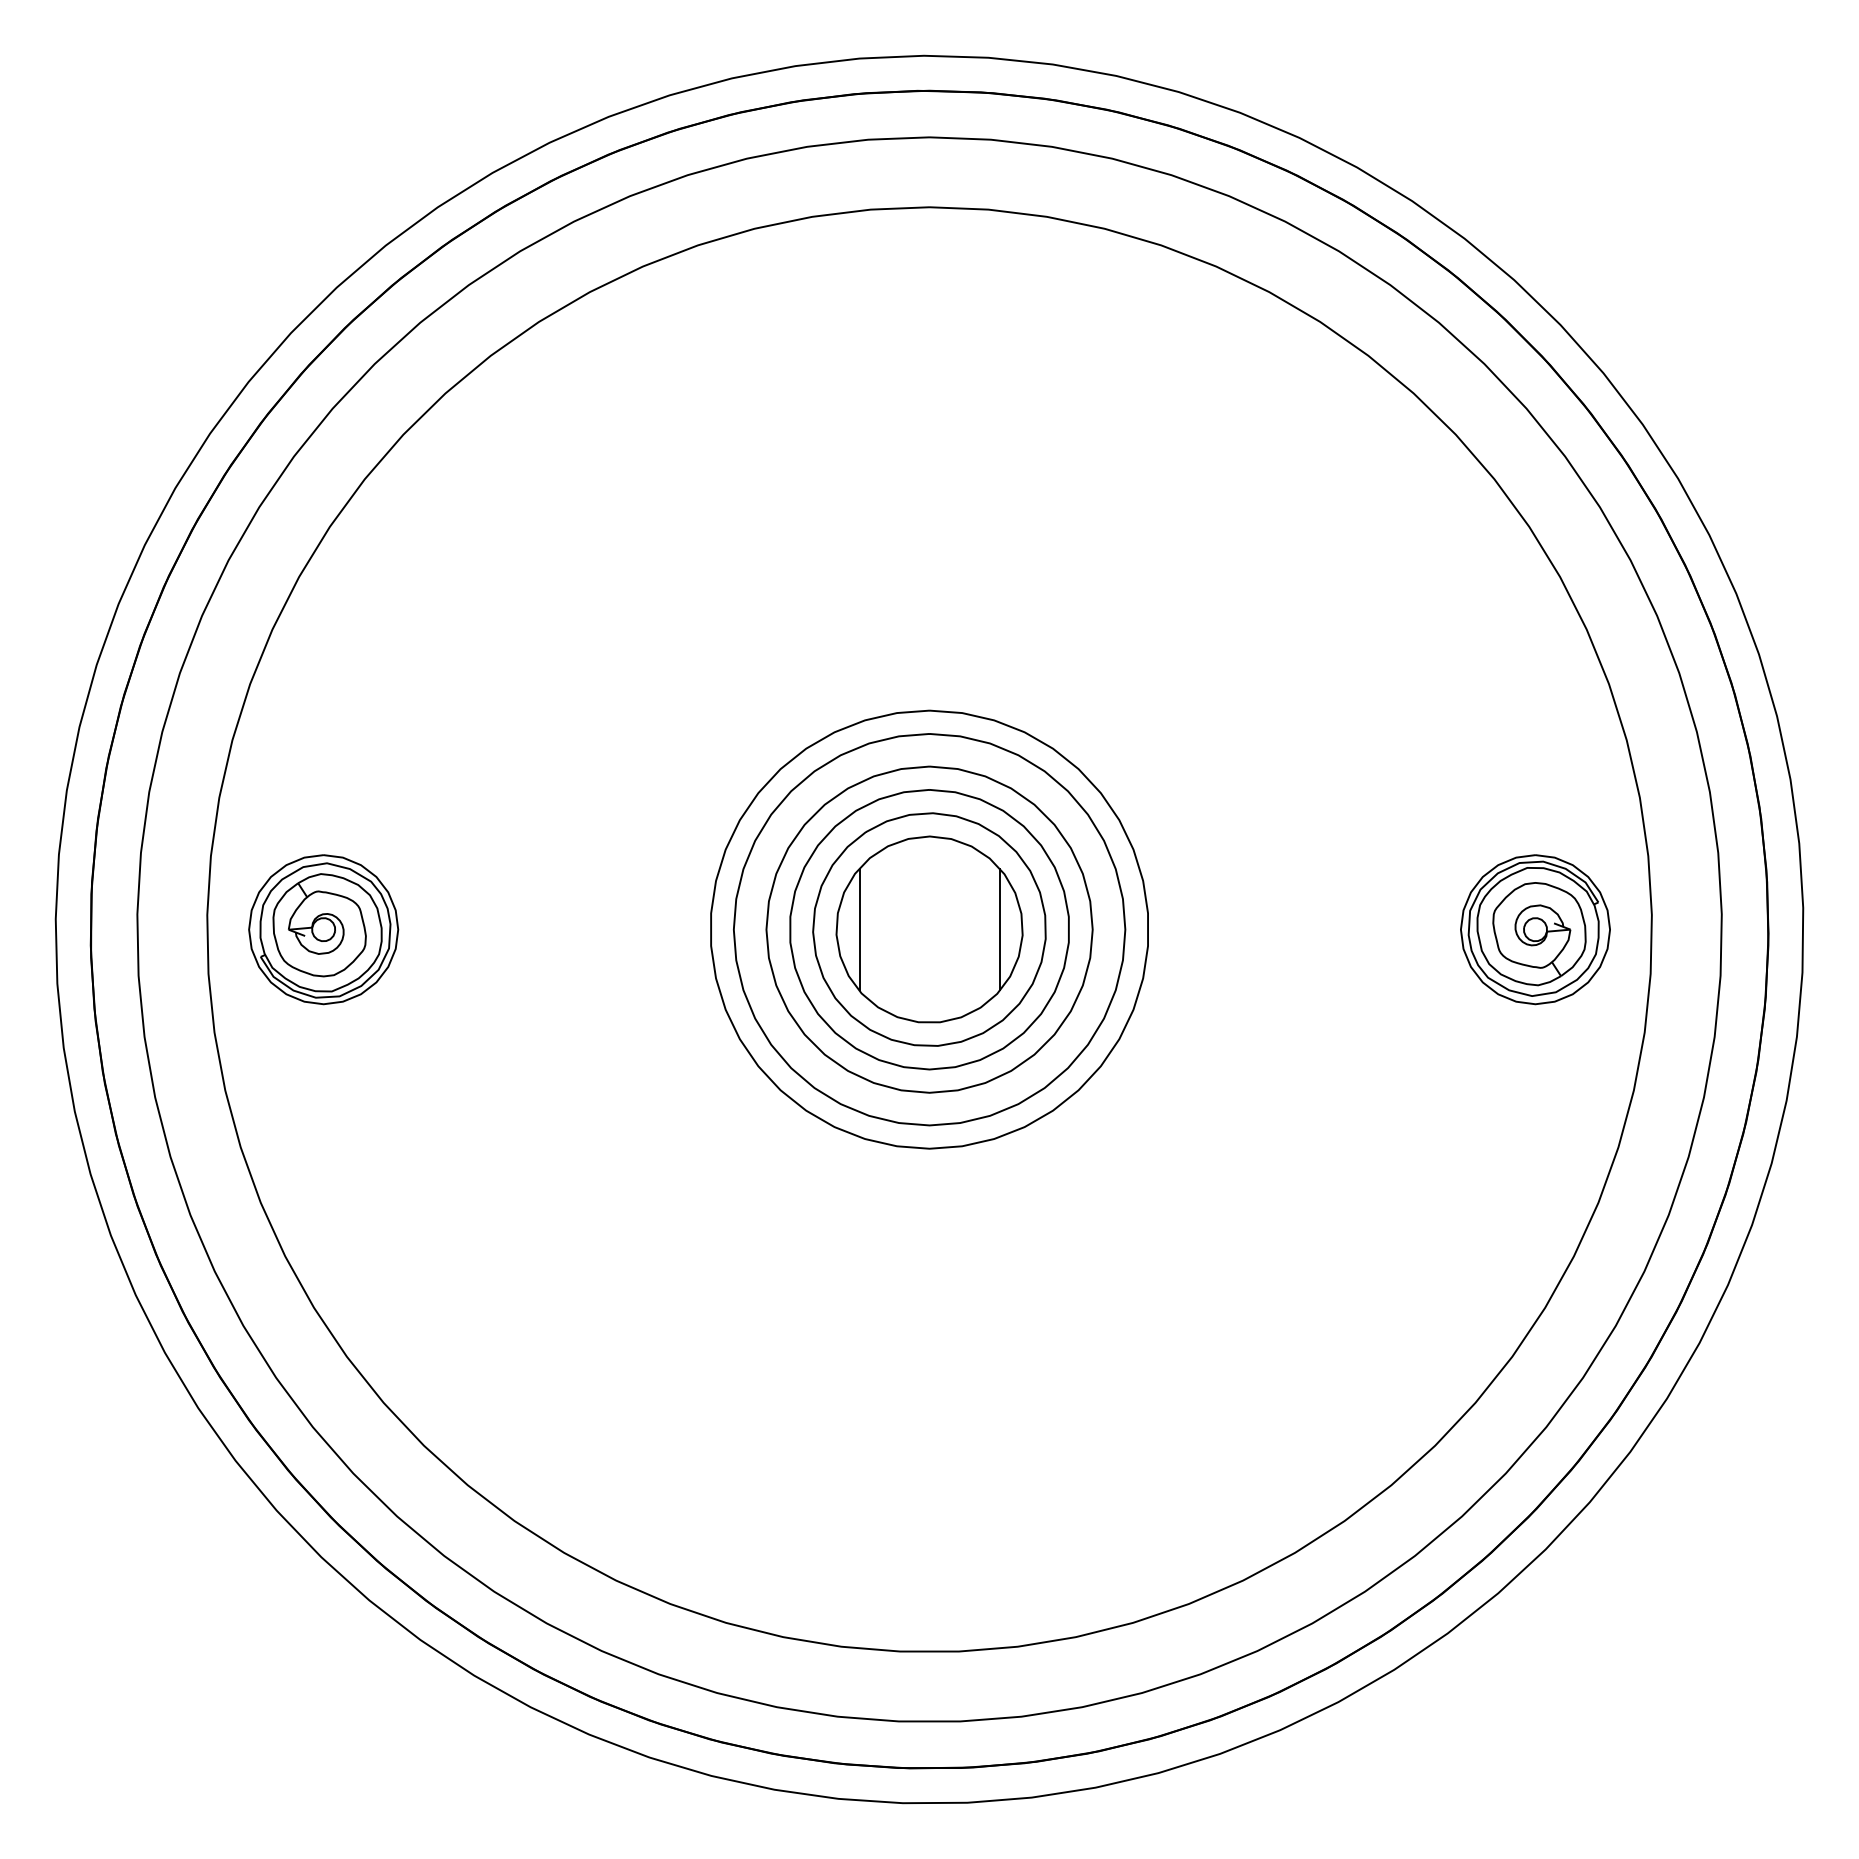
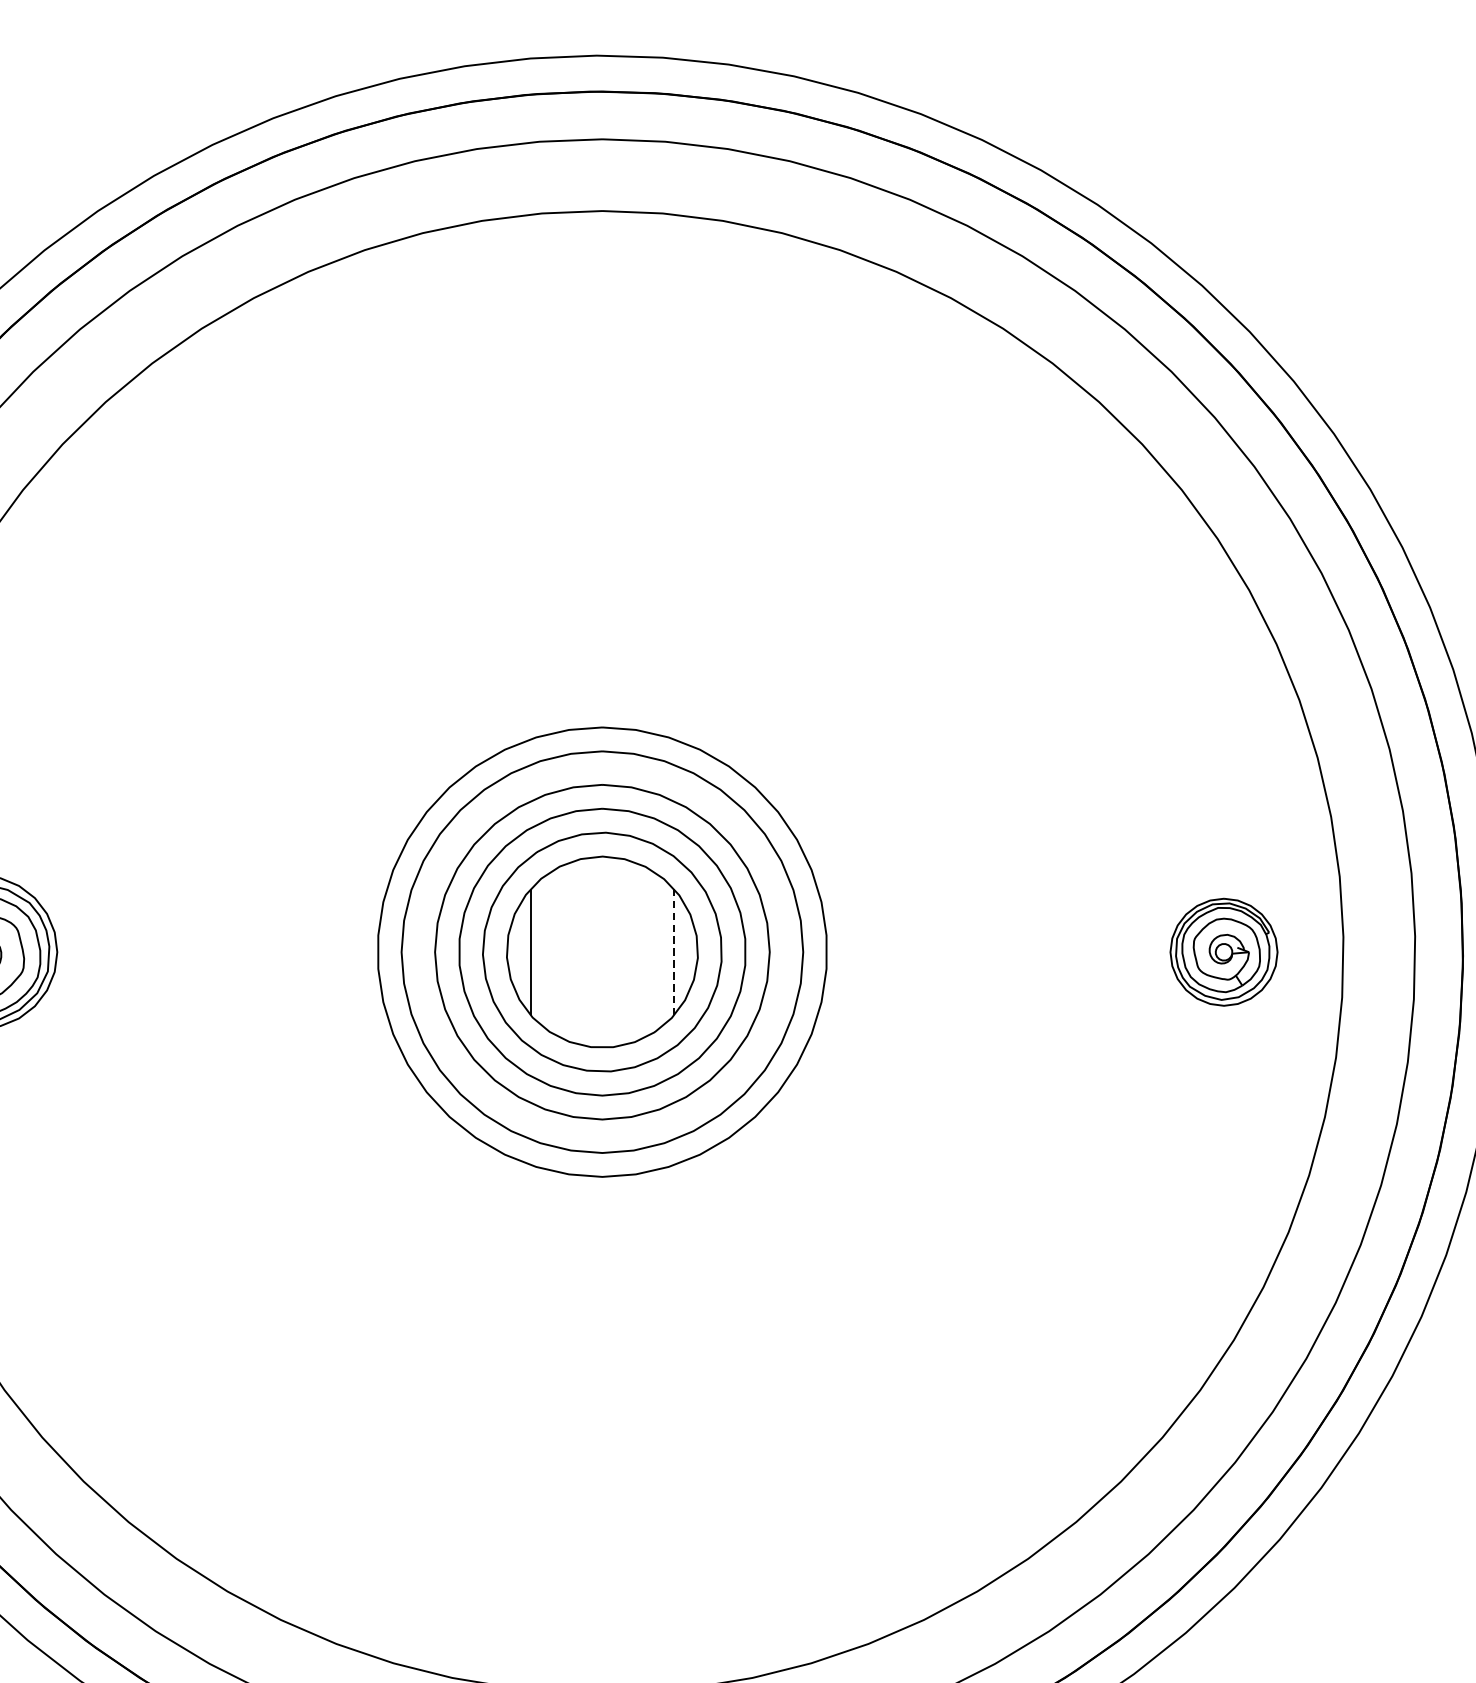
line: (999, 929) -> (674, 951), solid -> dashed
part: (1535, 929) -> (1224, 951), size x0.7

